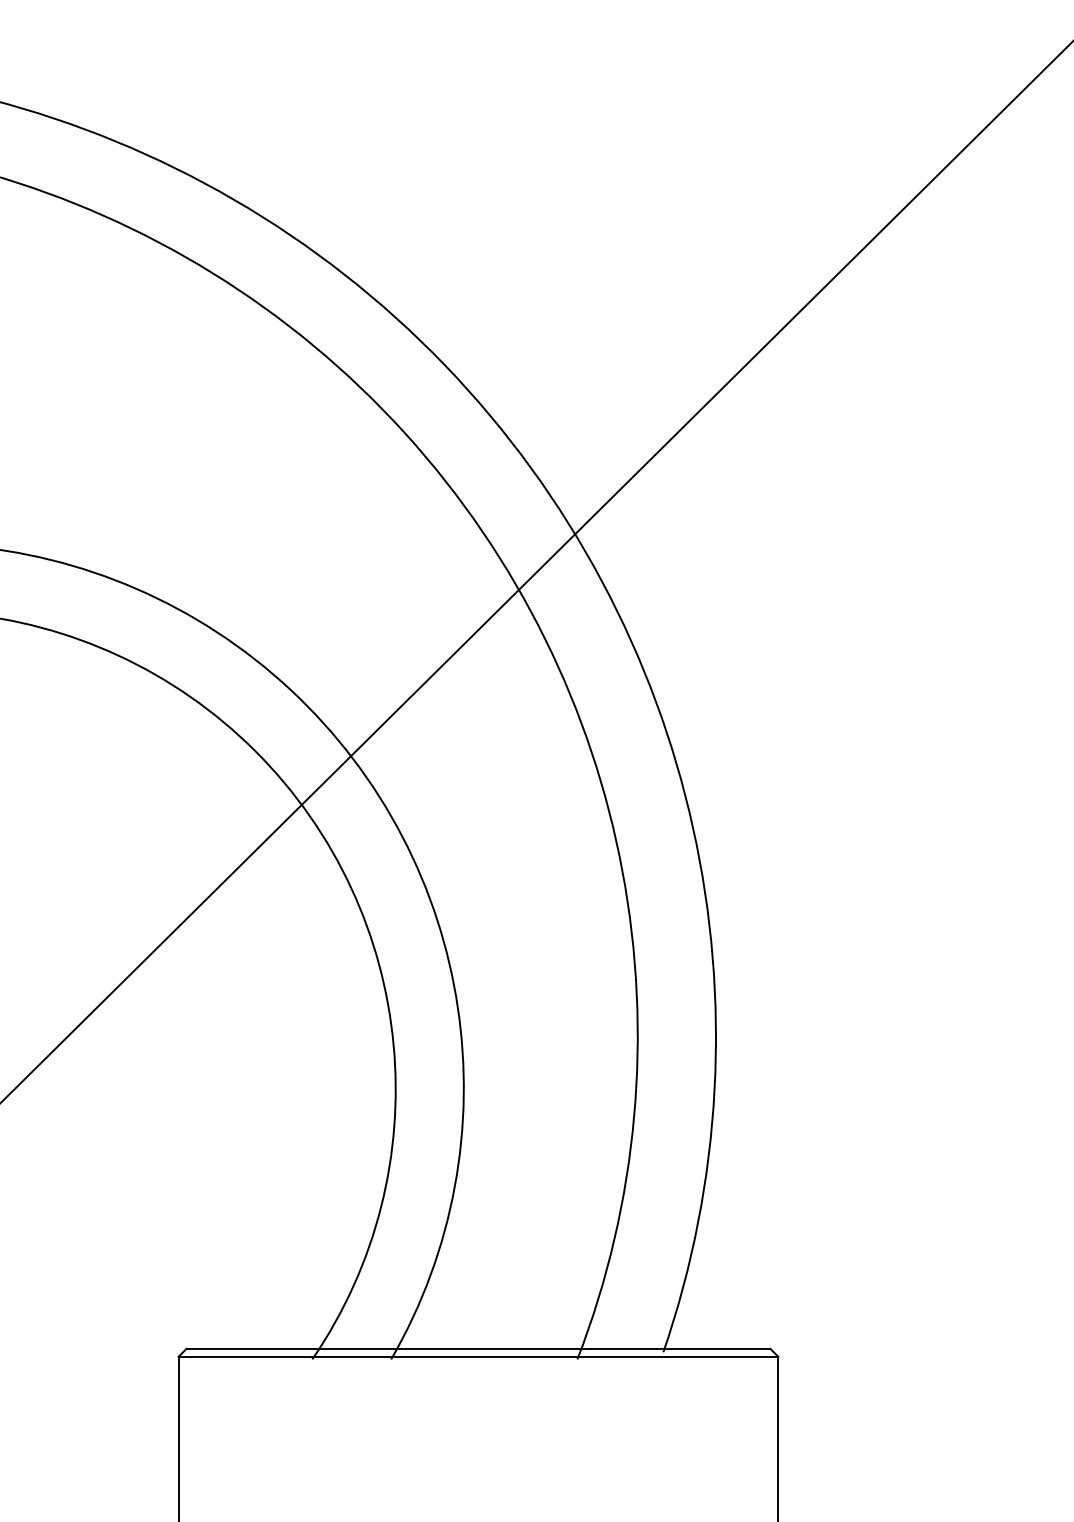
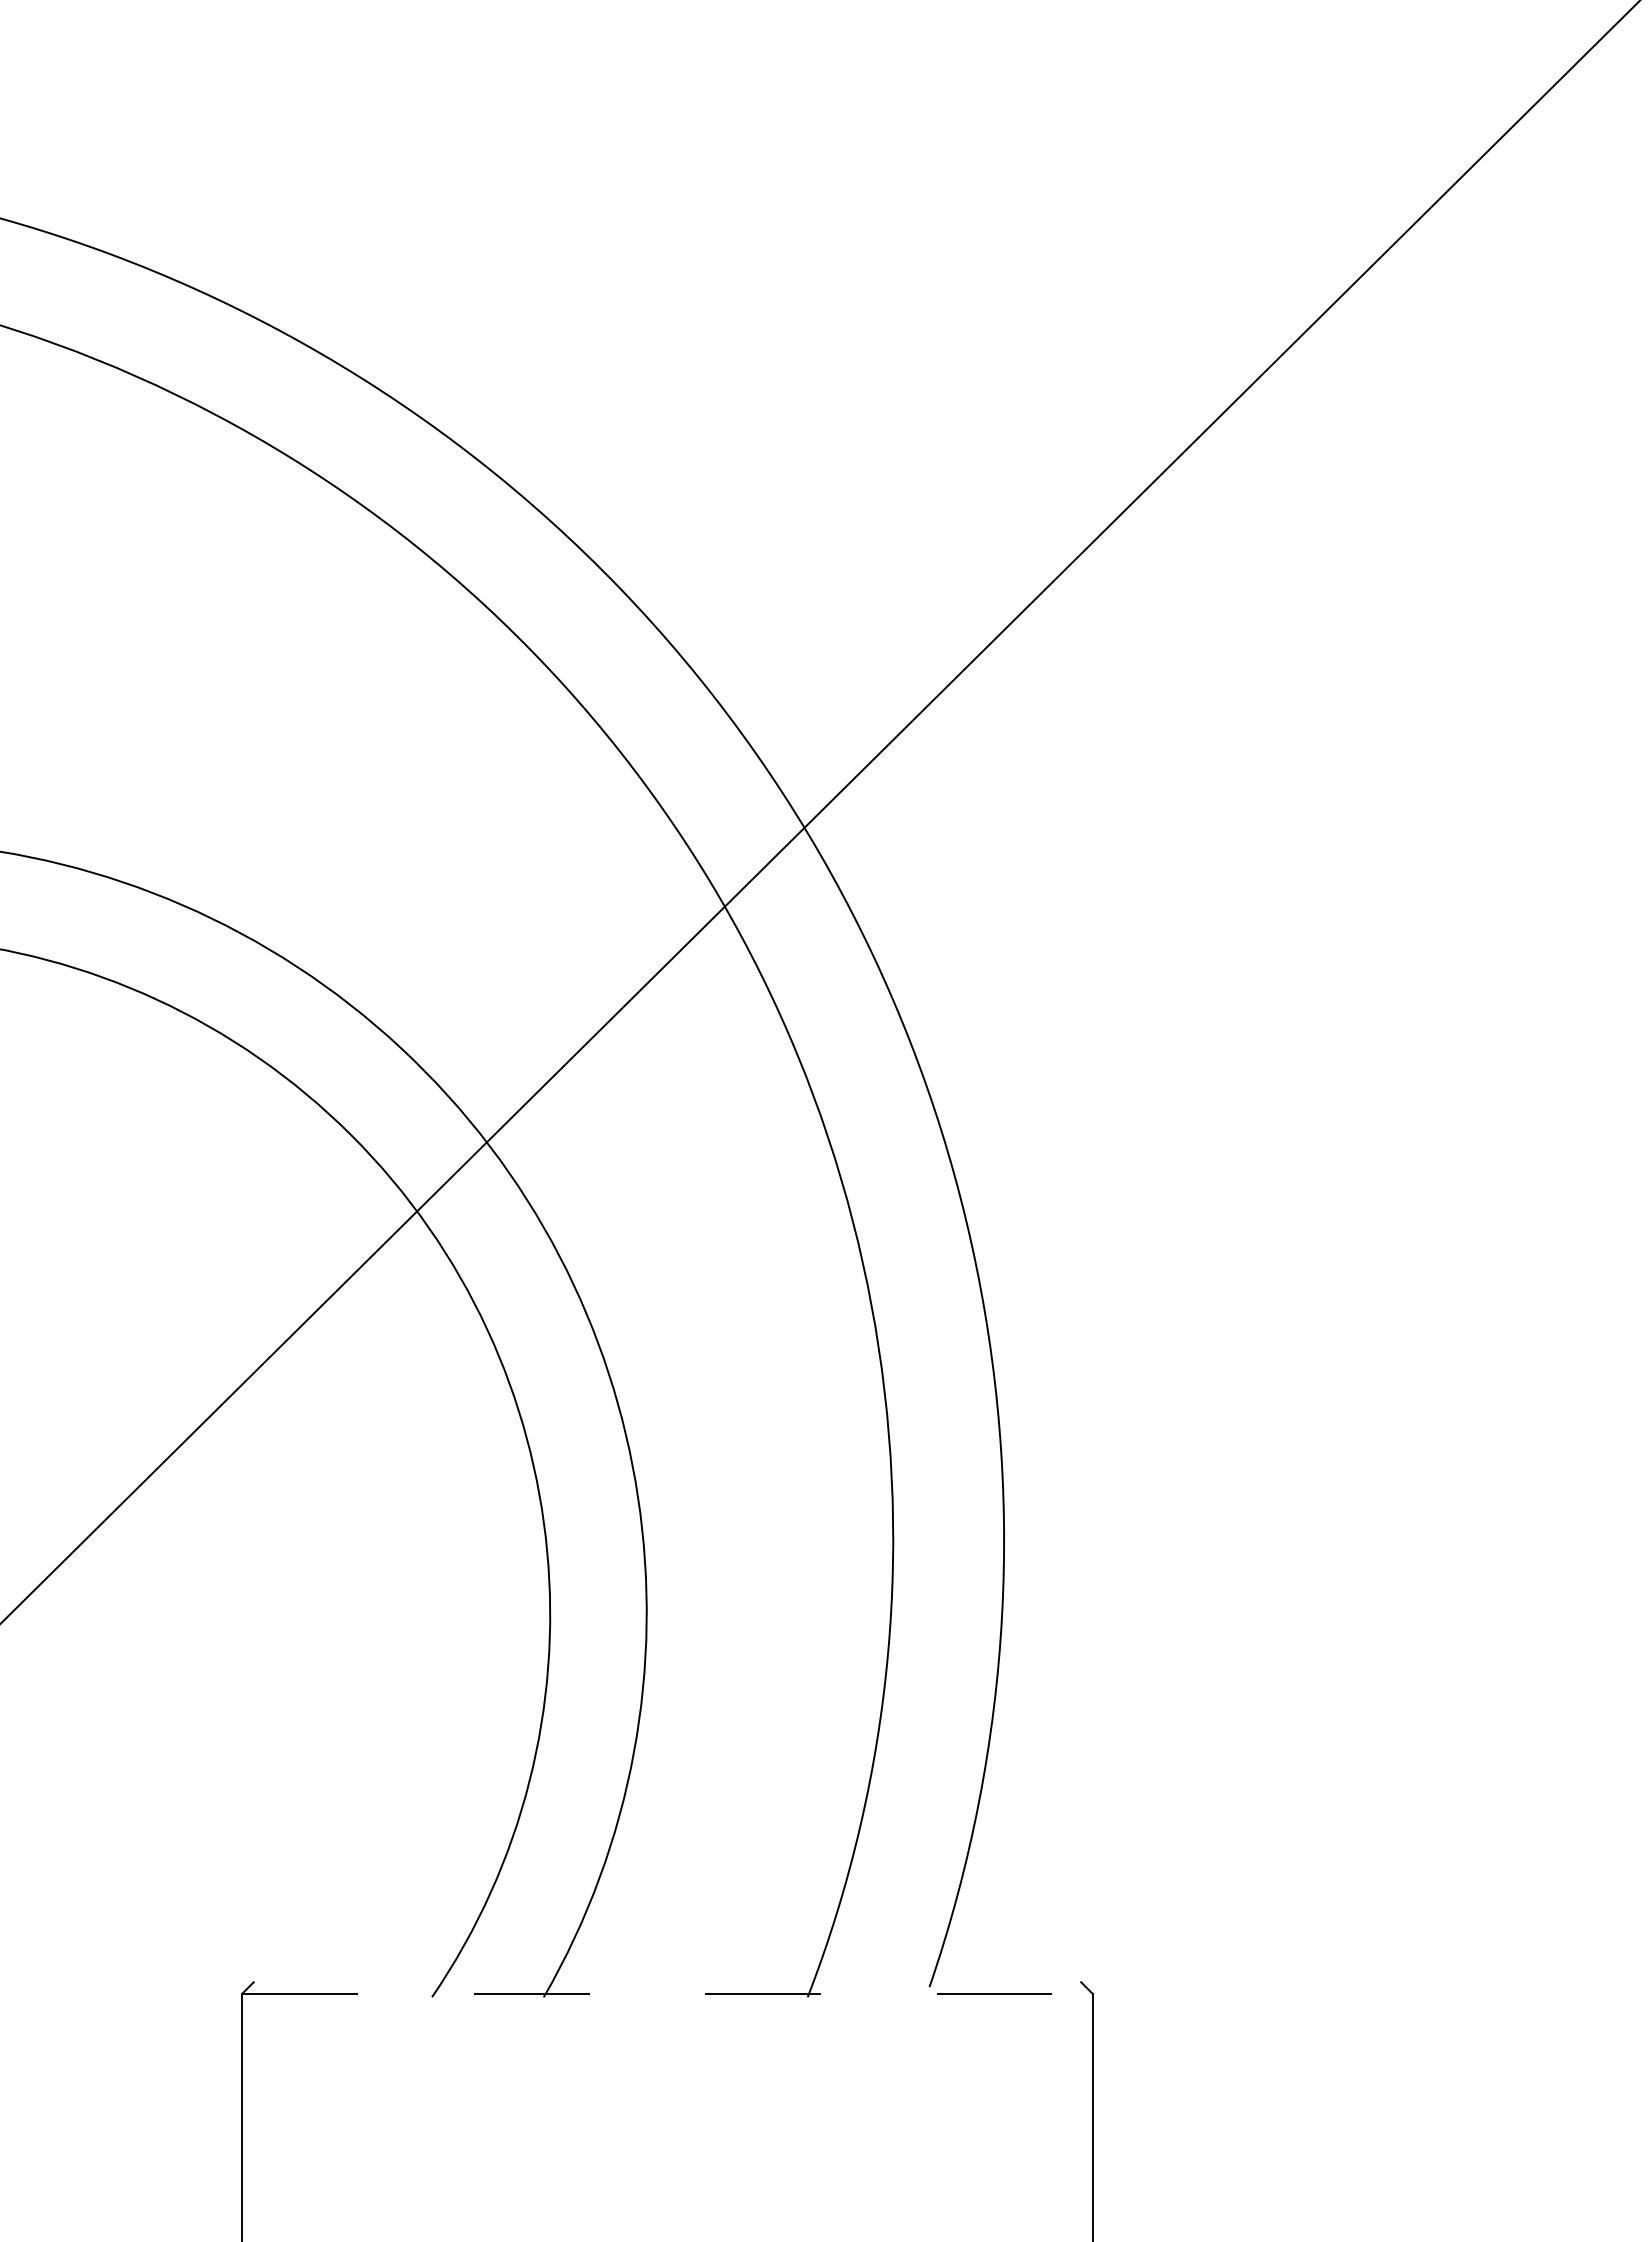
line: (478, 1348) -> (667, 1982), removed
line: (478, 1356) -> (667, 1993), solid -> dashed

